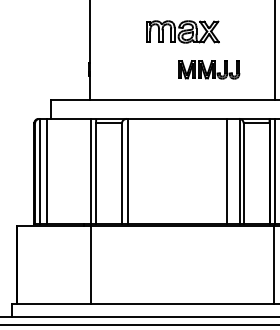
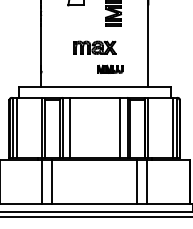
part: (209, 67) -> (110, 68), size x0.71
line: (138, 170) -> (69, 127), added
line: (109, 264) -> (52, 181), added
line: (256, 264) -> (137, 181), added

